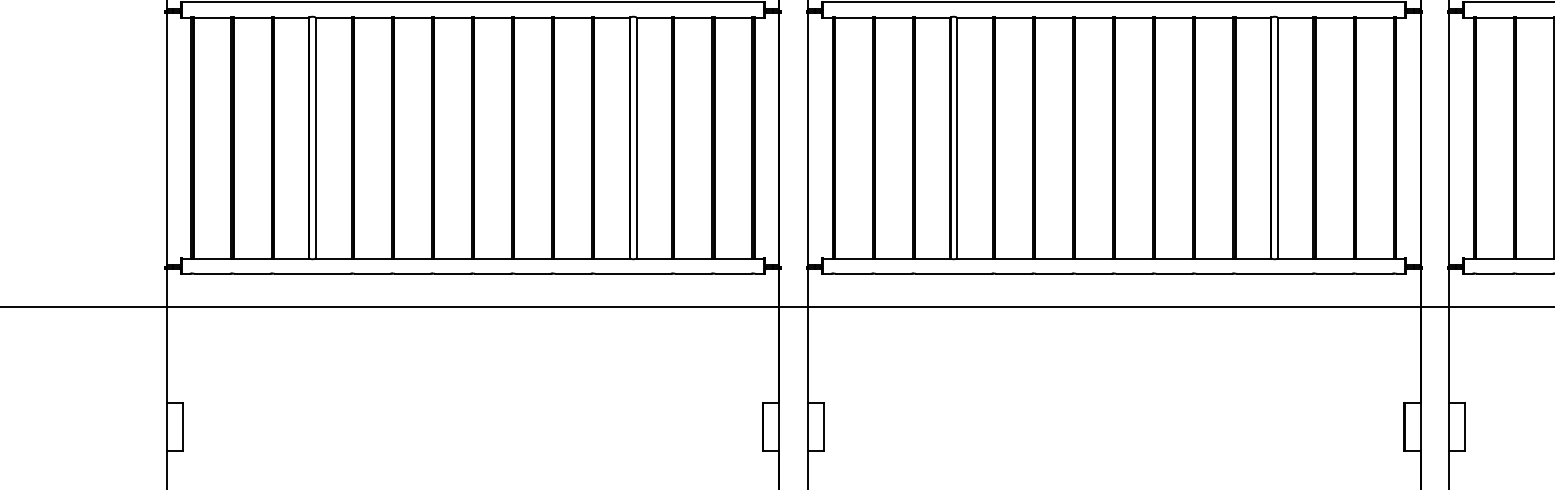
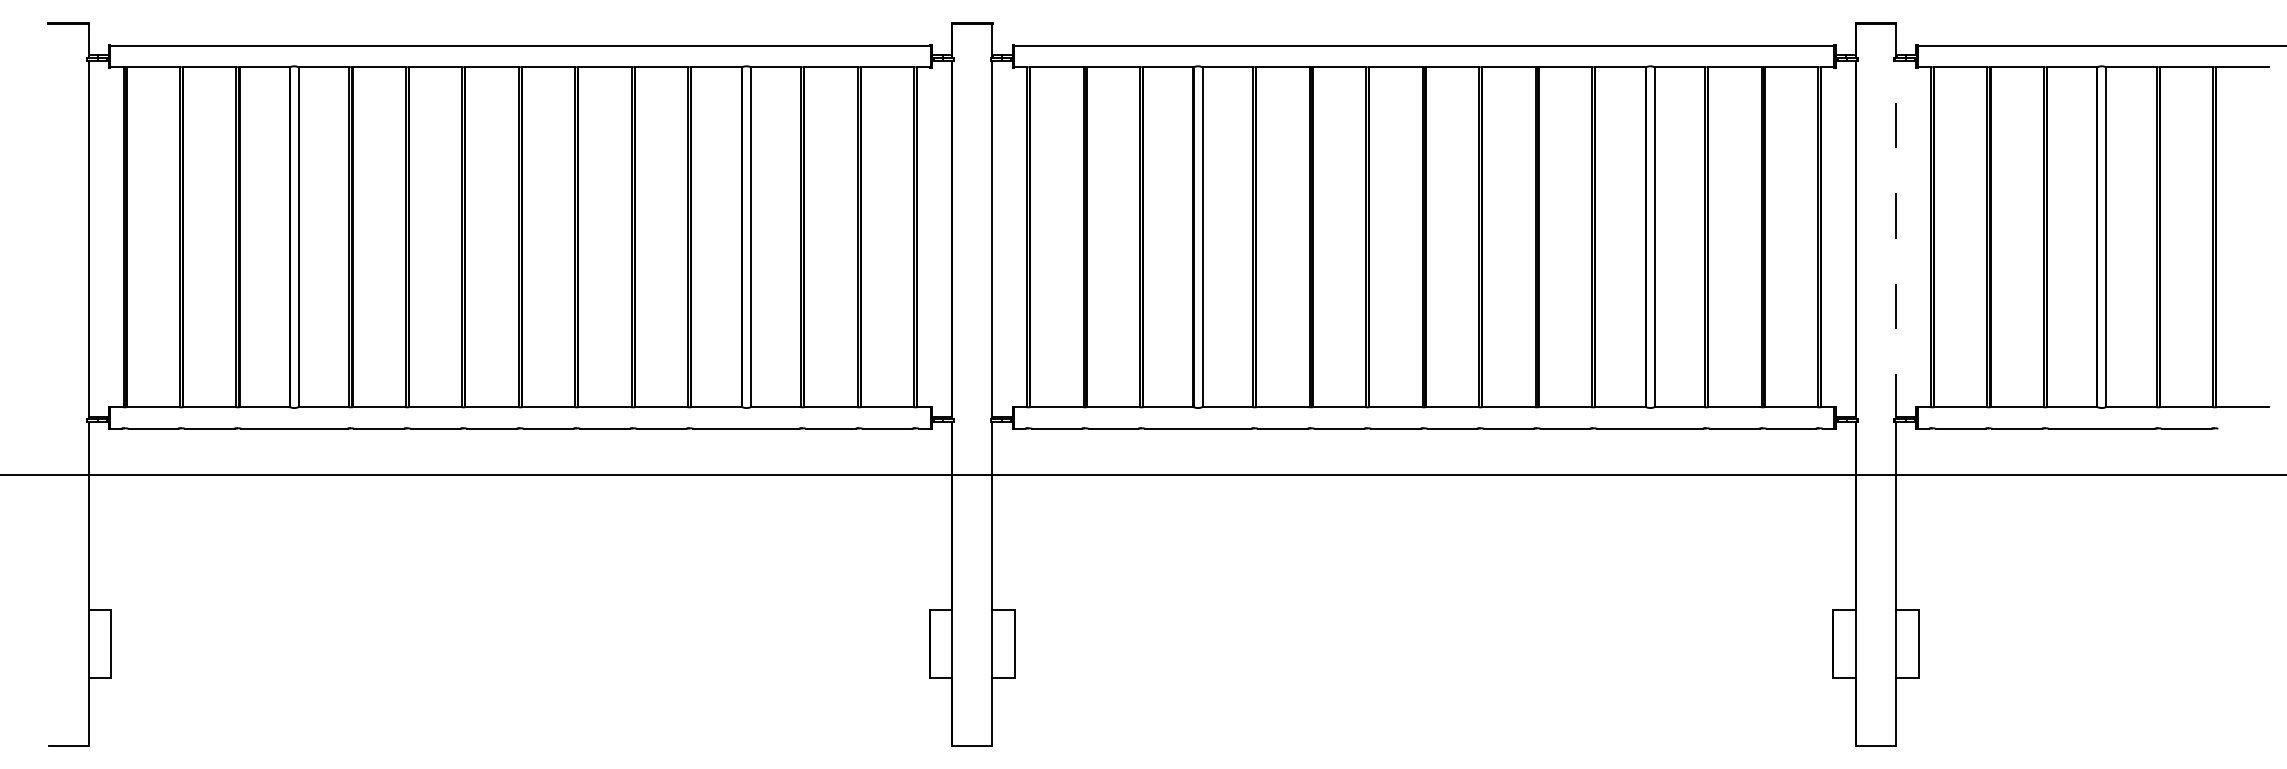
line: (1449, 139) -> (1896, 239), solid -> dashed

